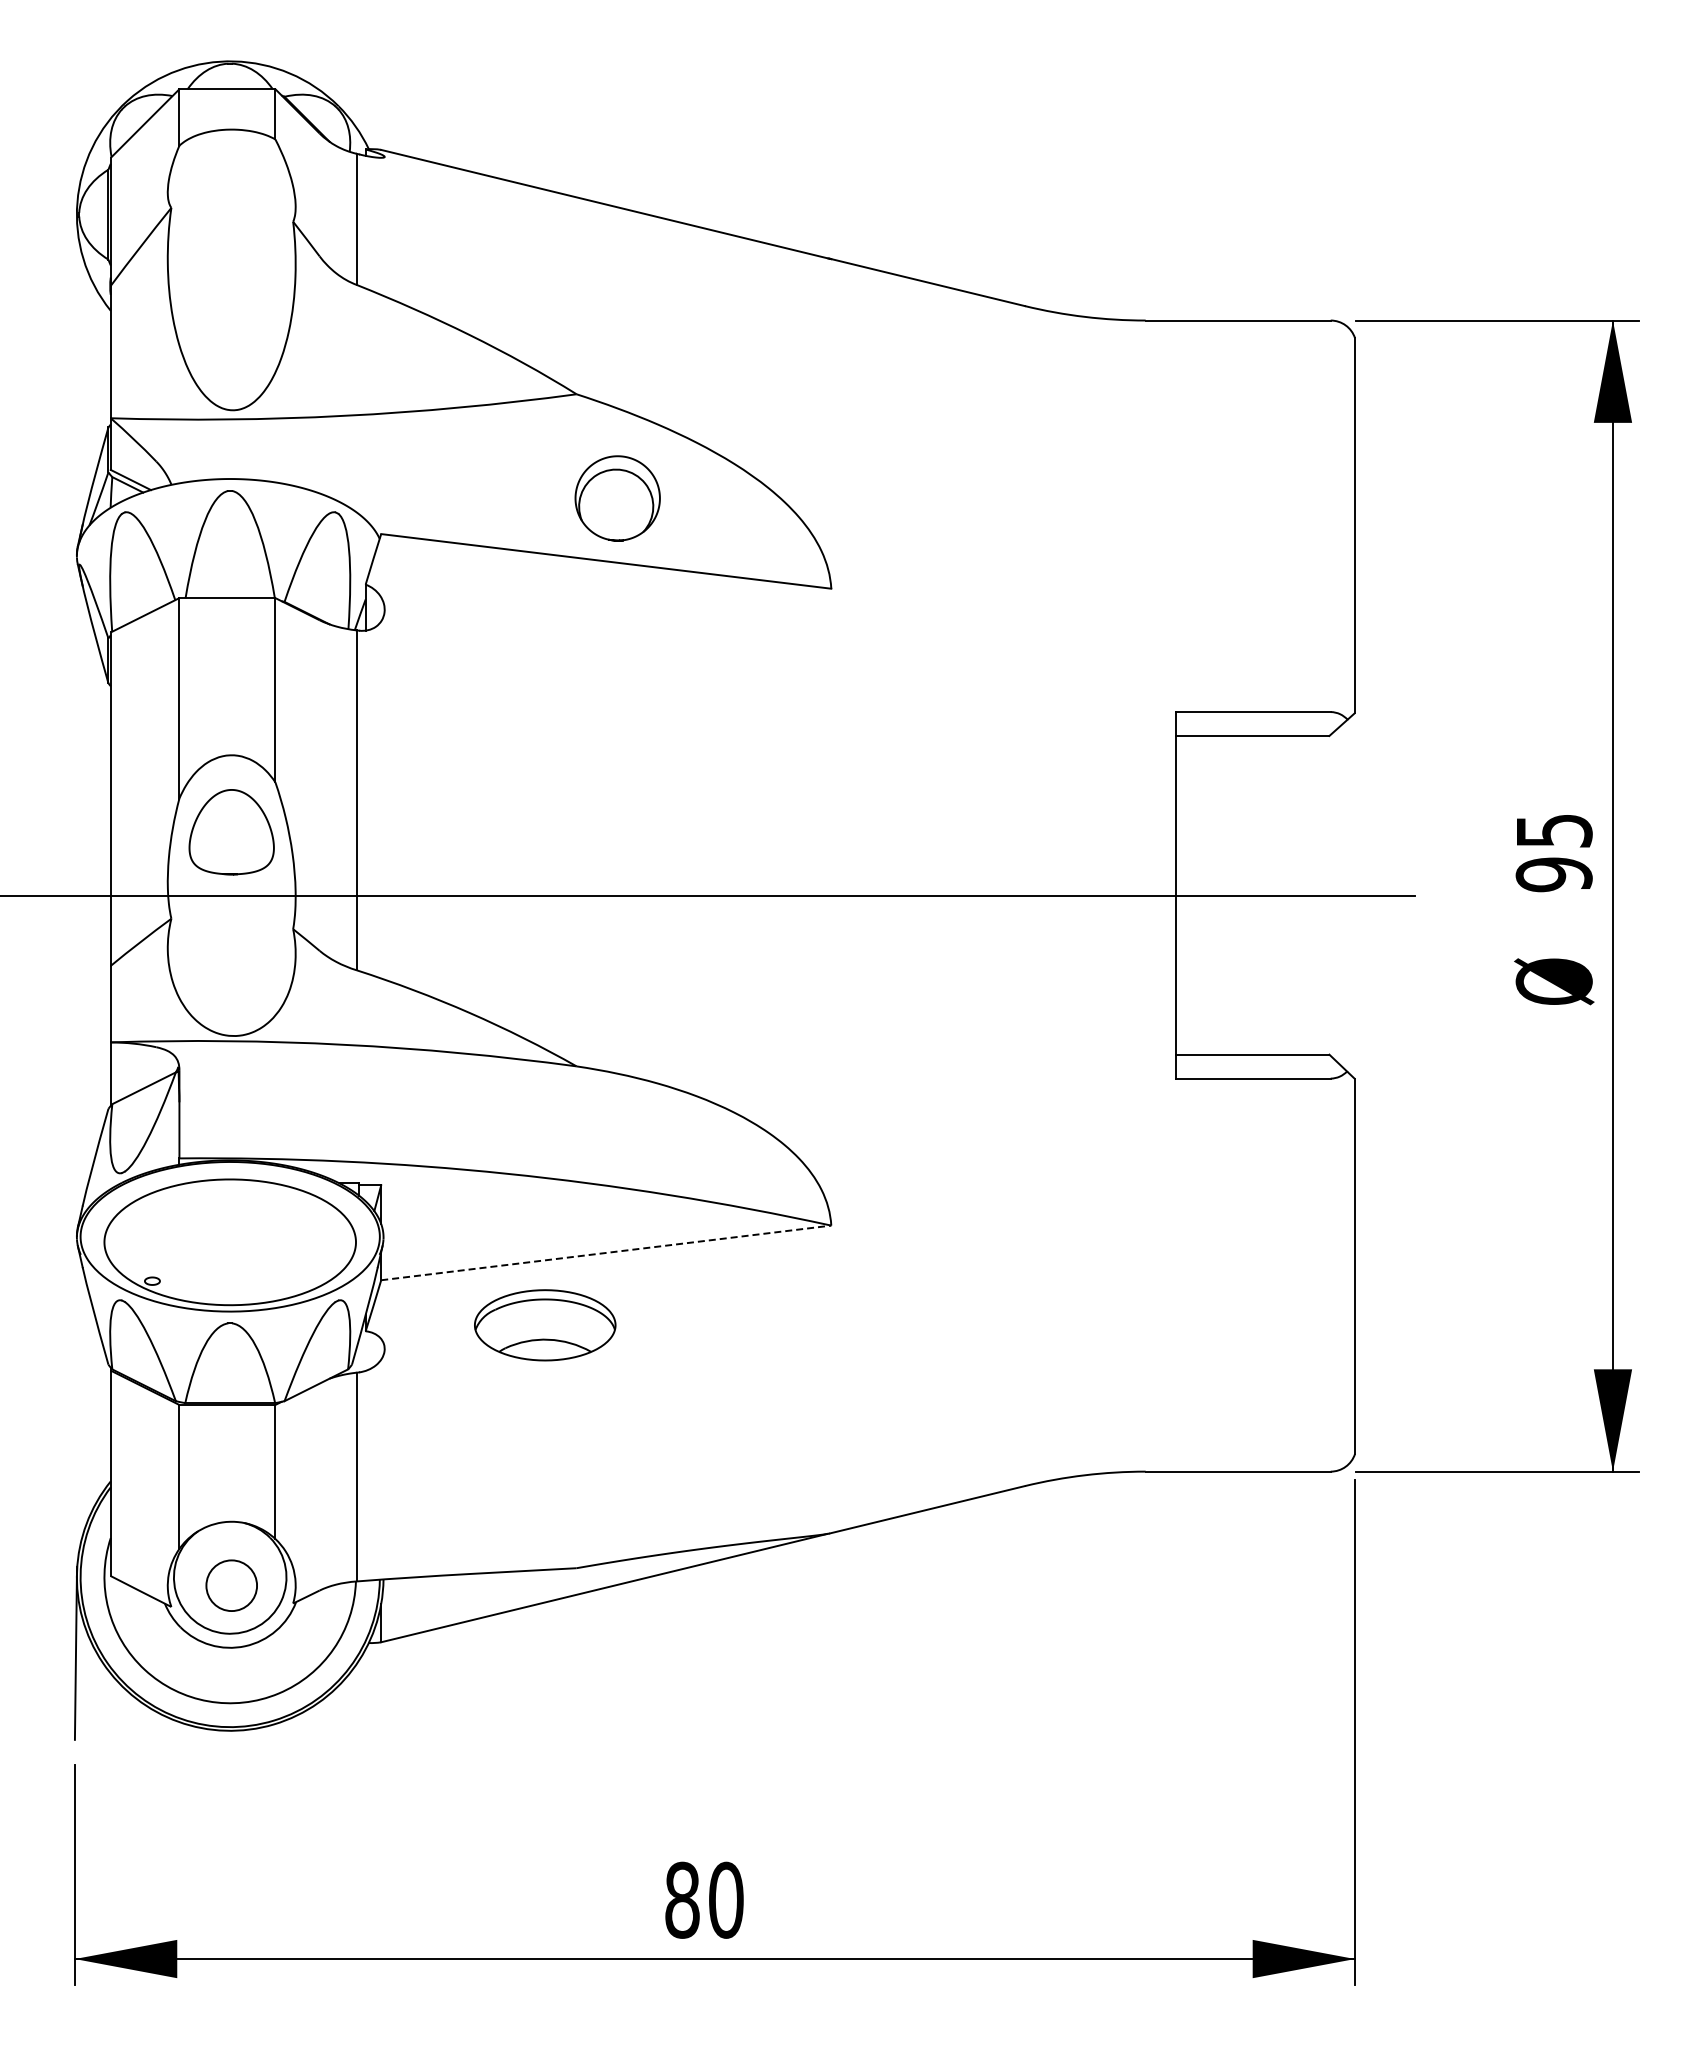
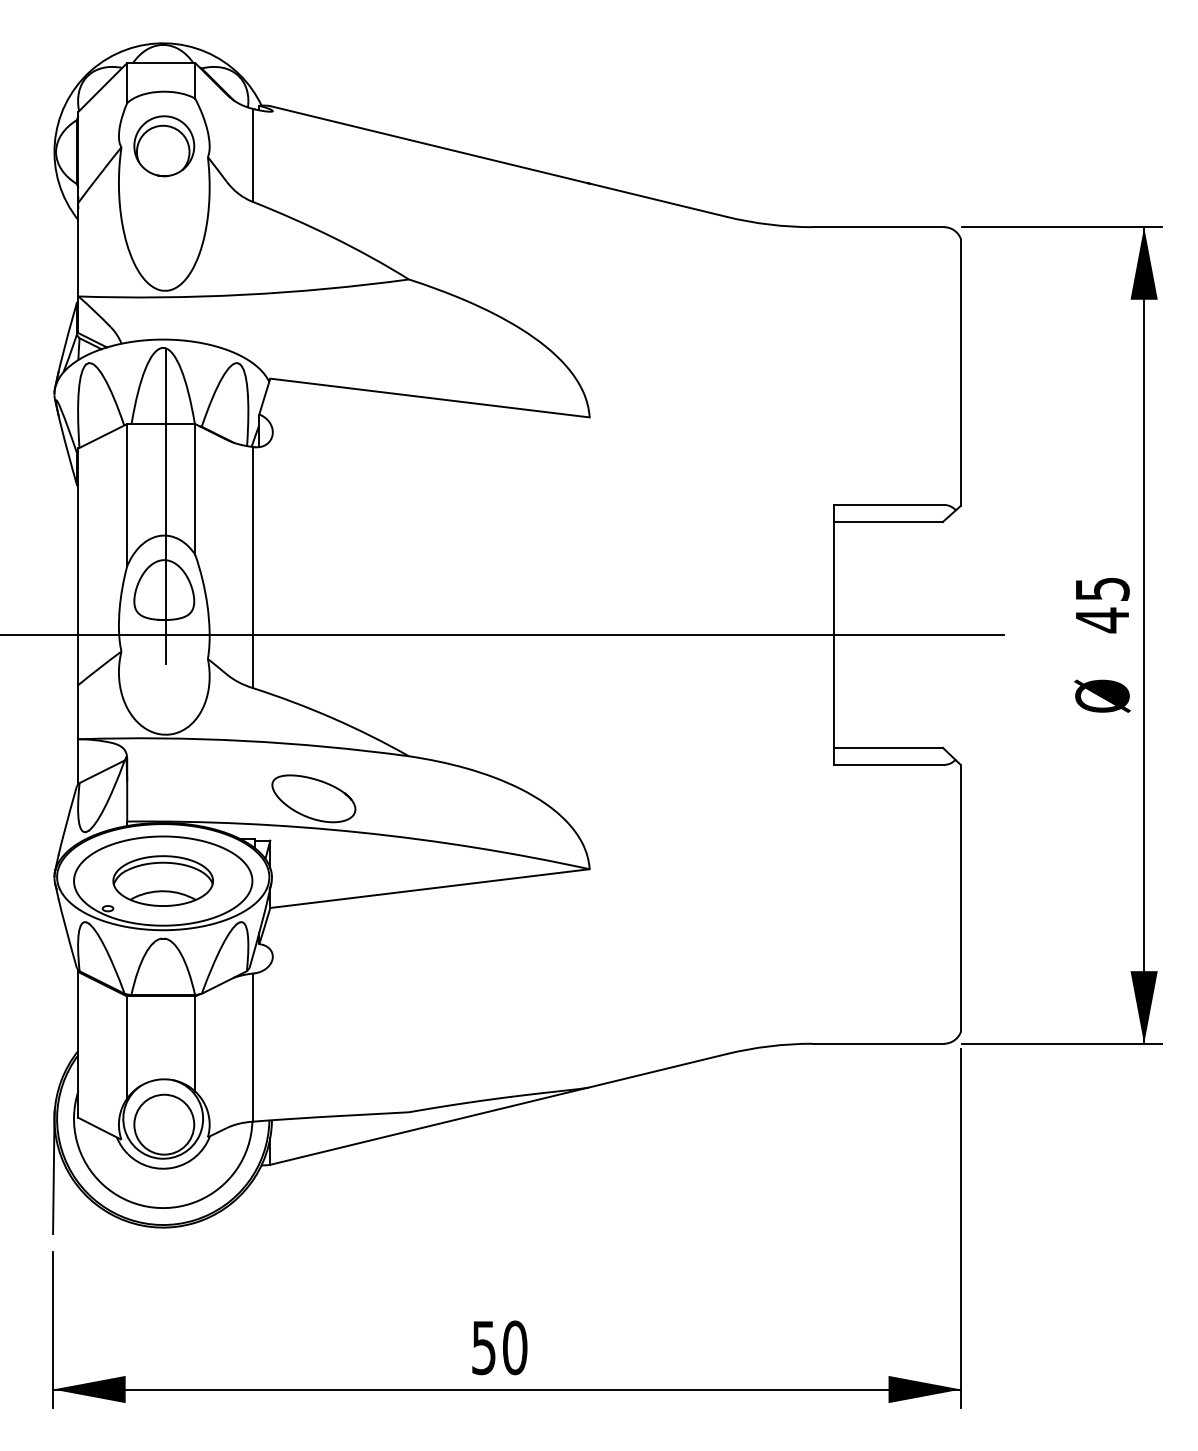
part: (617, 498) -> (164, 146), moved
line: (234, 714) -> (166, 506), added
text: (1553, 874) -> (1101, 620), 95 -> 45
curve: (451, 1102) -> (320, 781), added
line: (606, 1252) -> (430, 888), dashed -> solid
part: (545, 1325) -> (163, 881), moved
circle: (231, 1585) -> (164, 1124), size x1.67
text: (682, 1899) -> (484, 1347), 80 -> 50

